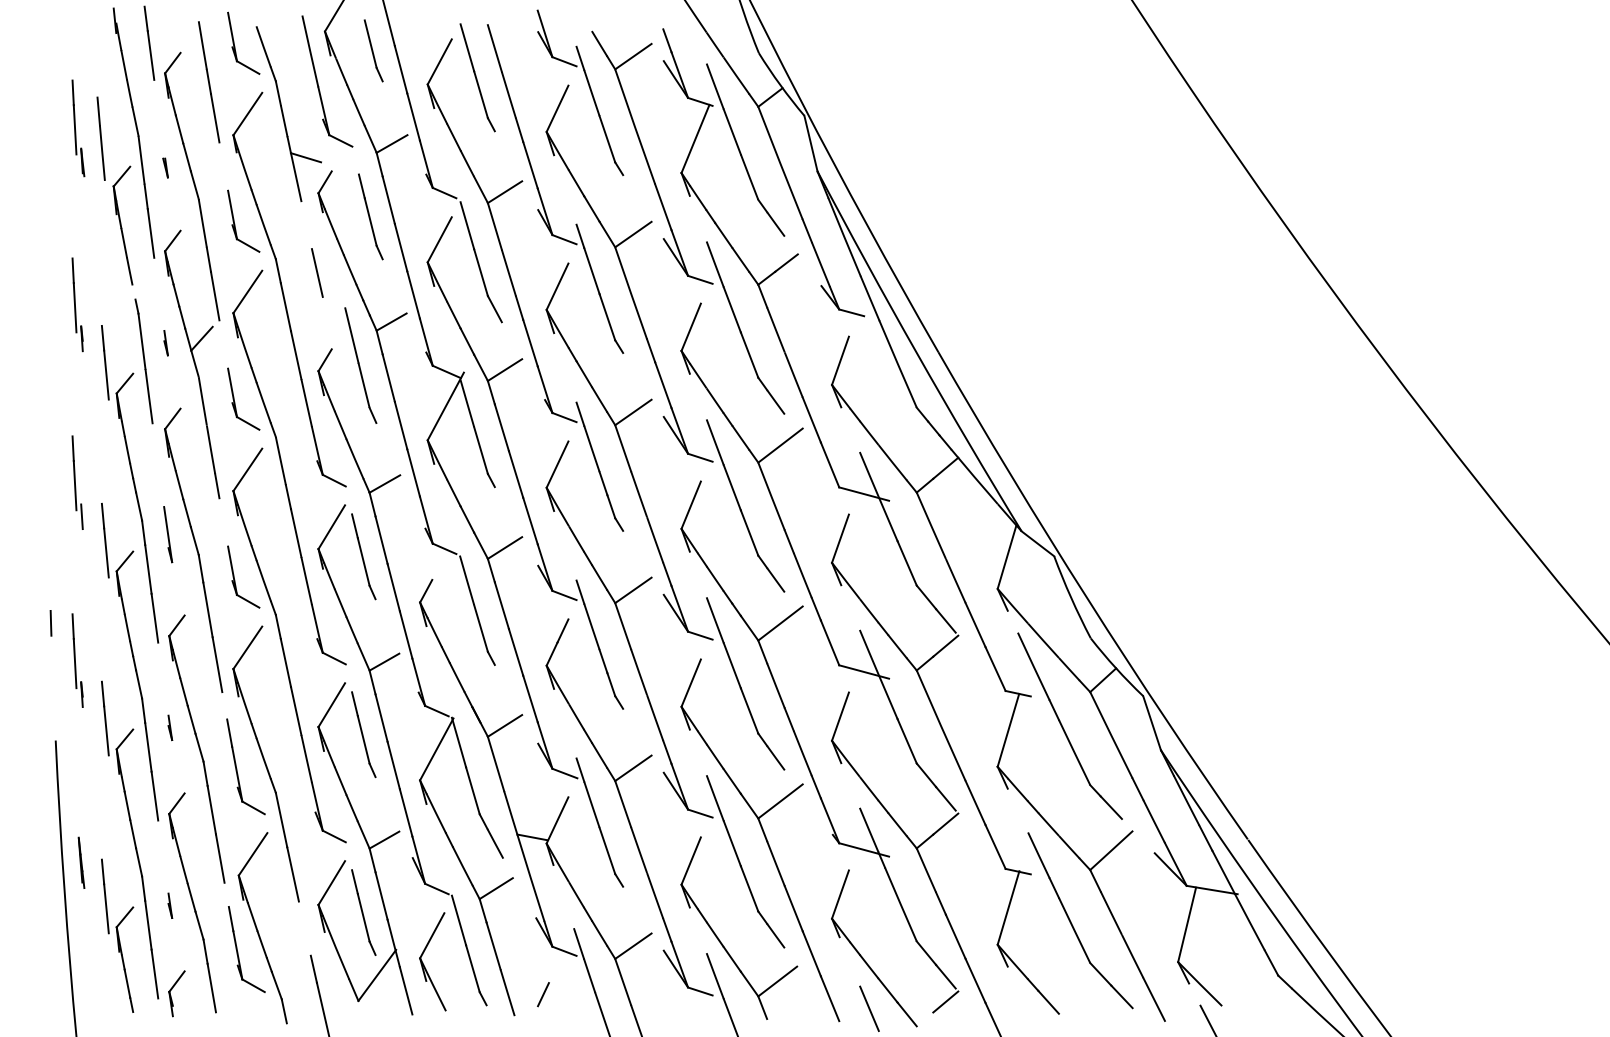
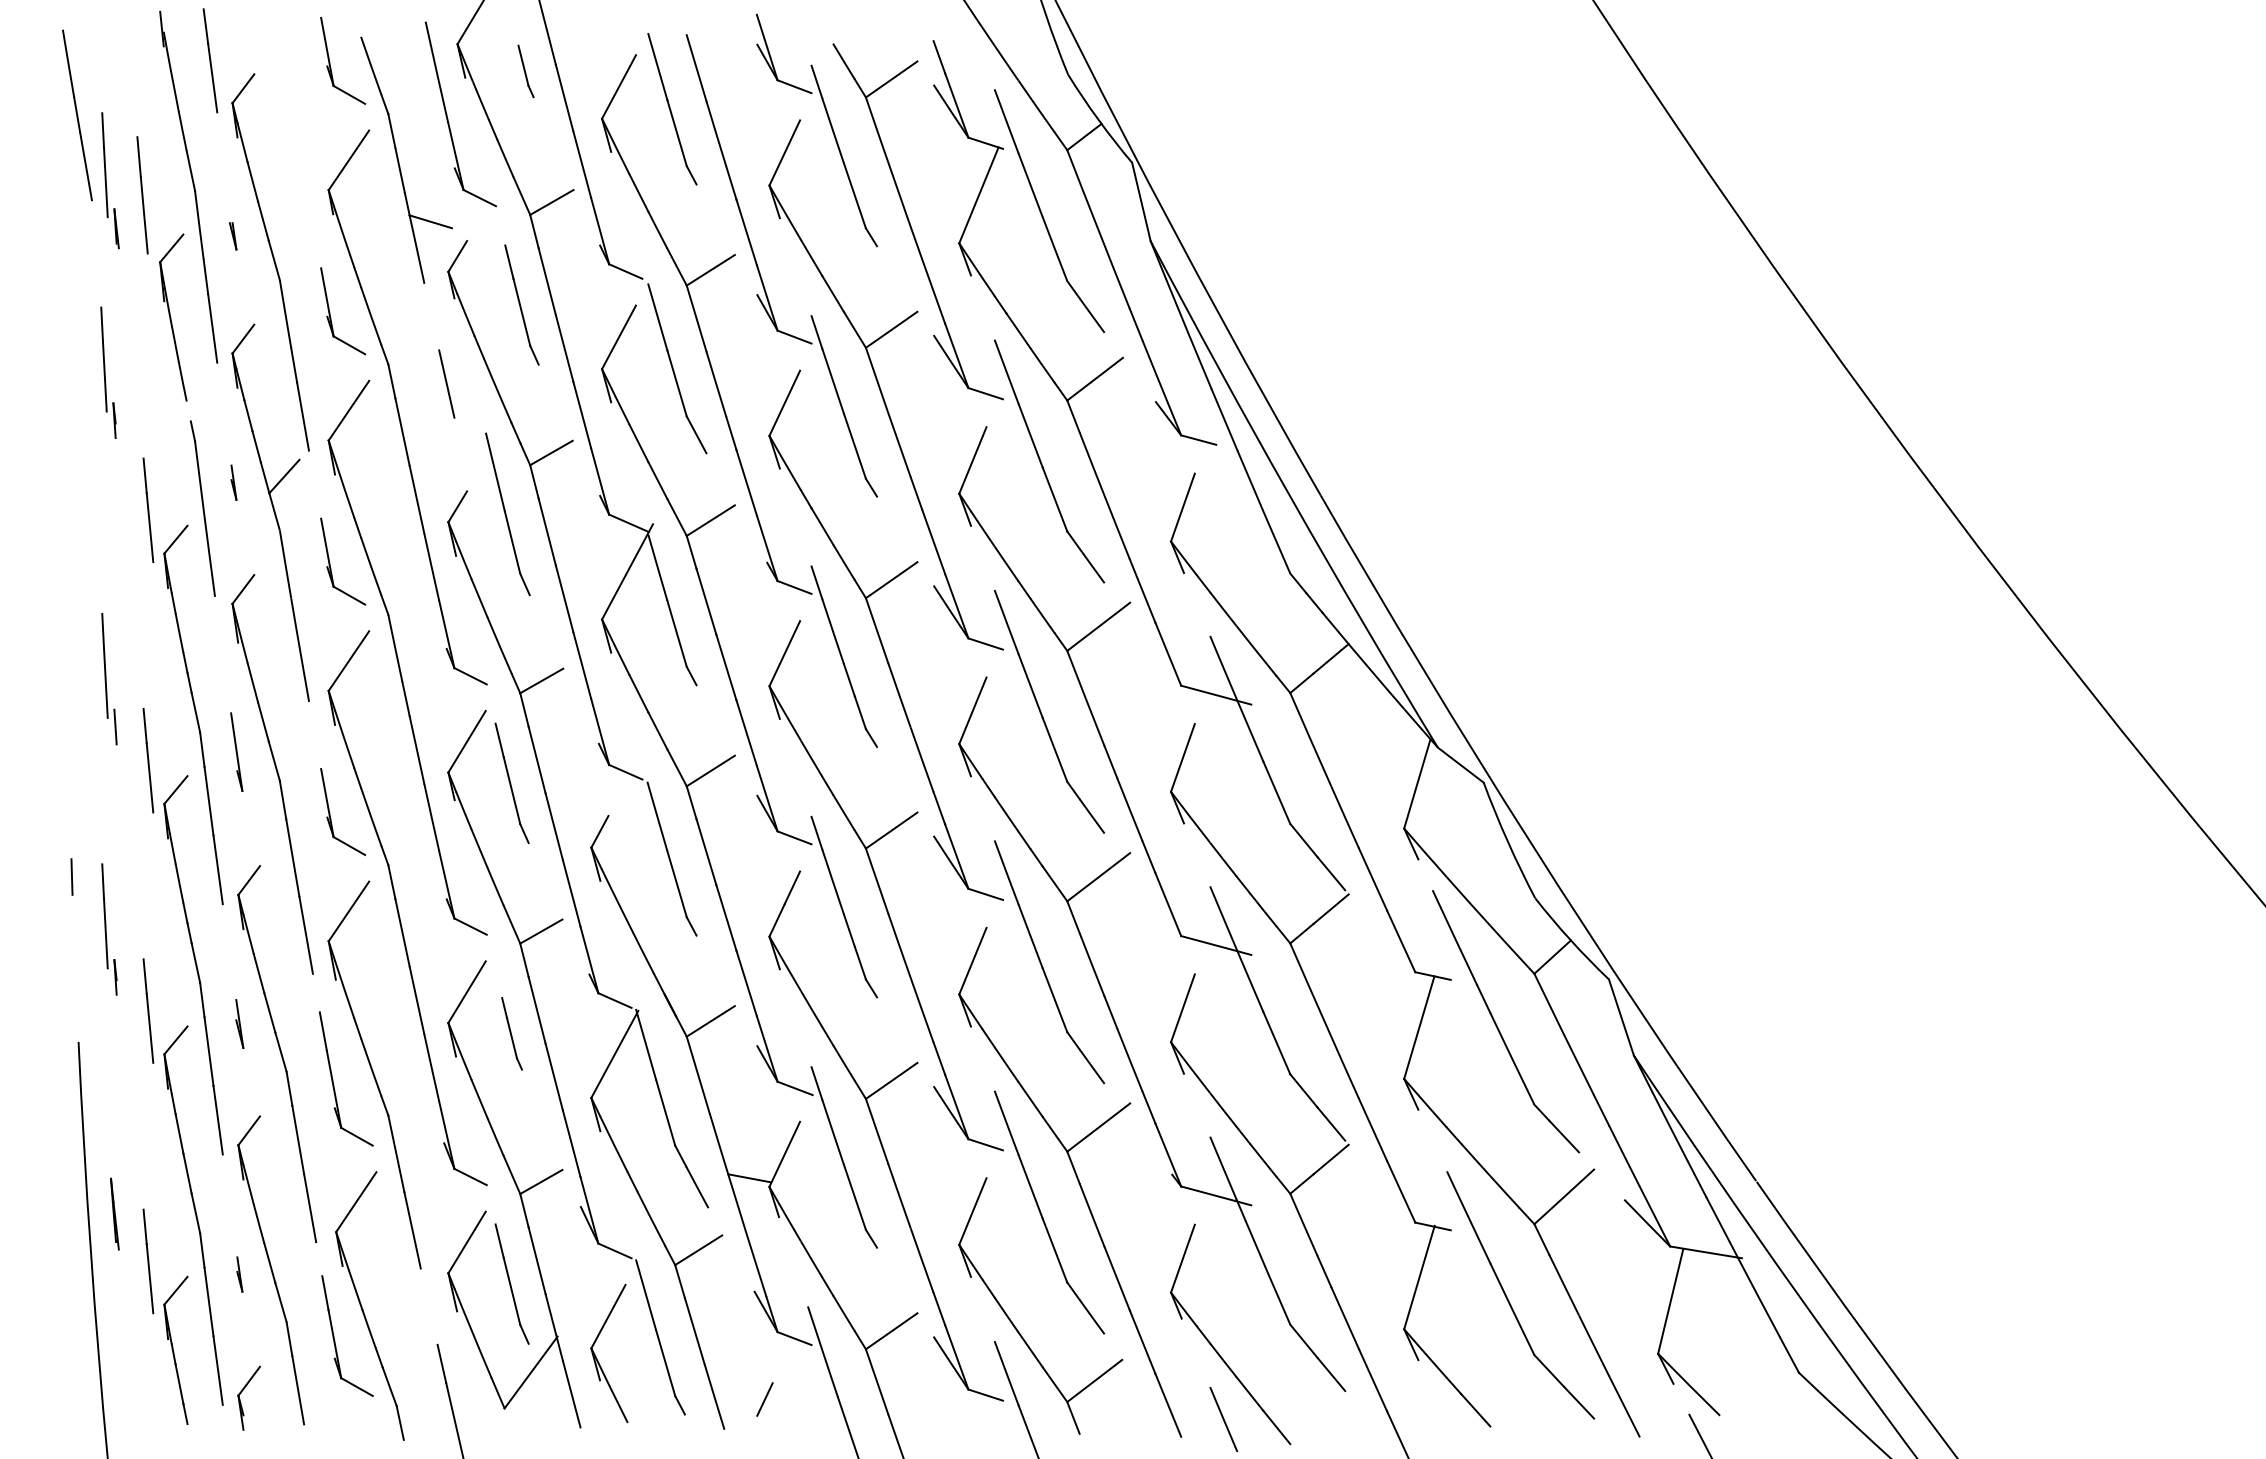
part: (373, 50) -> (525, 71), size x0.6
line: (209, 82) -> (77, 115), moved
part: (77, 304) -> (108, 372), moved
part: (170, 728) -> (239, 1024), size x1.4
part: (363, 734) -> (511, 1033), size x0.6
line: (945, 1001) -> (1330, 1409), removed

